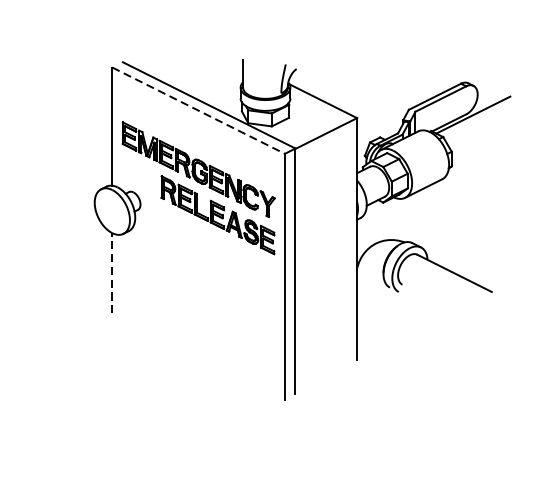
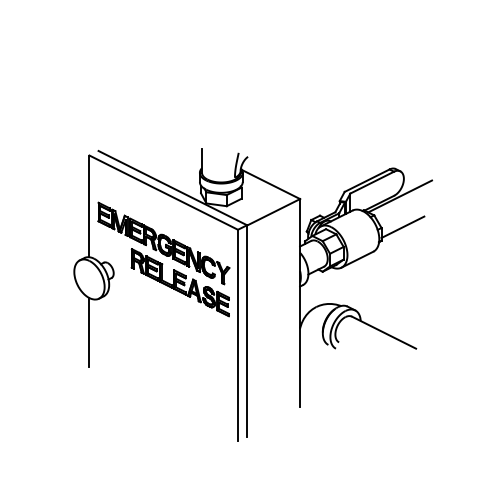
line: (199, 110) -> (164, 192), dashed -> solid
line: (476, 150) -> (402, 226), added
line: (112, 273) -> (89, 332), dashed -> solid

